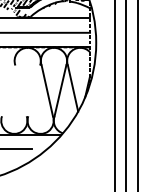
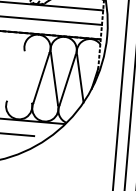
line: (34, 90) -> (41, 77), added

